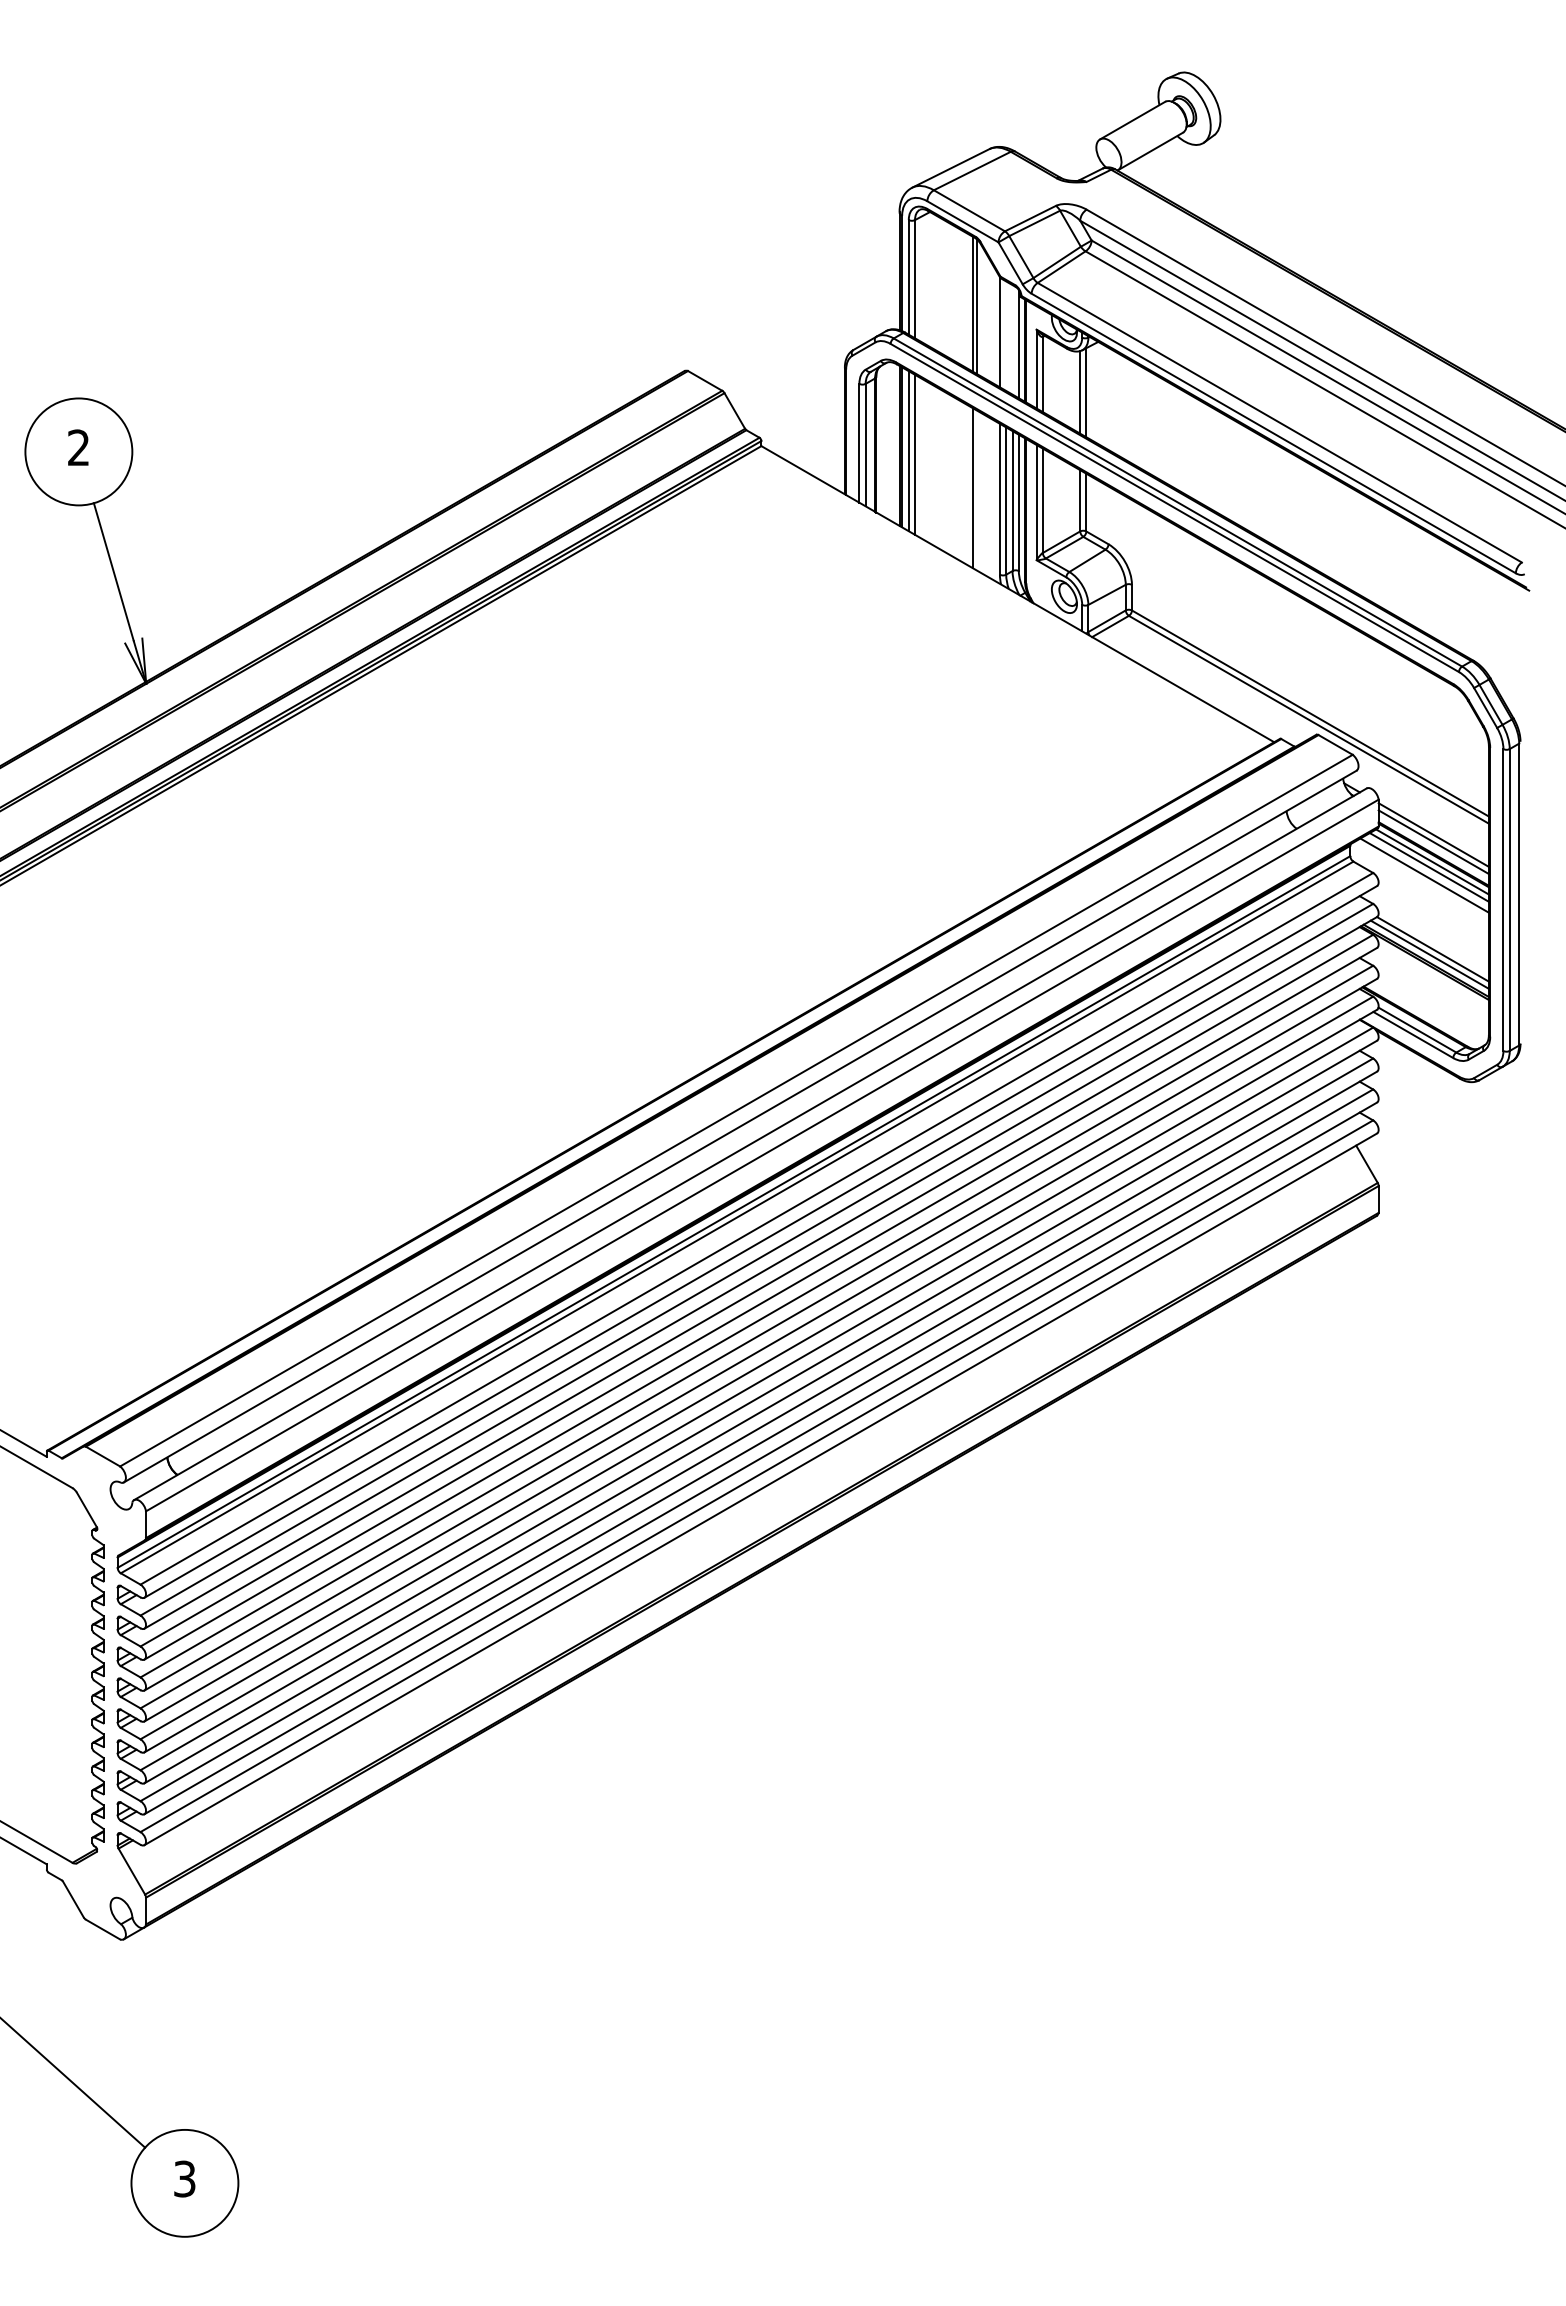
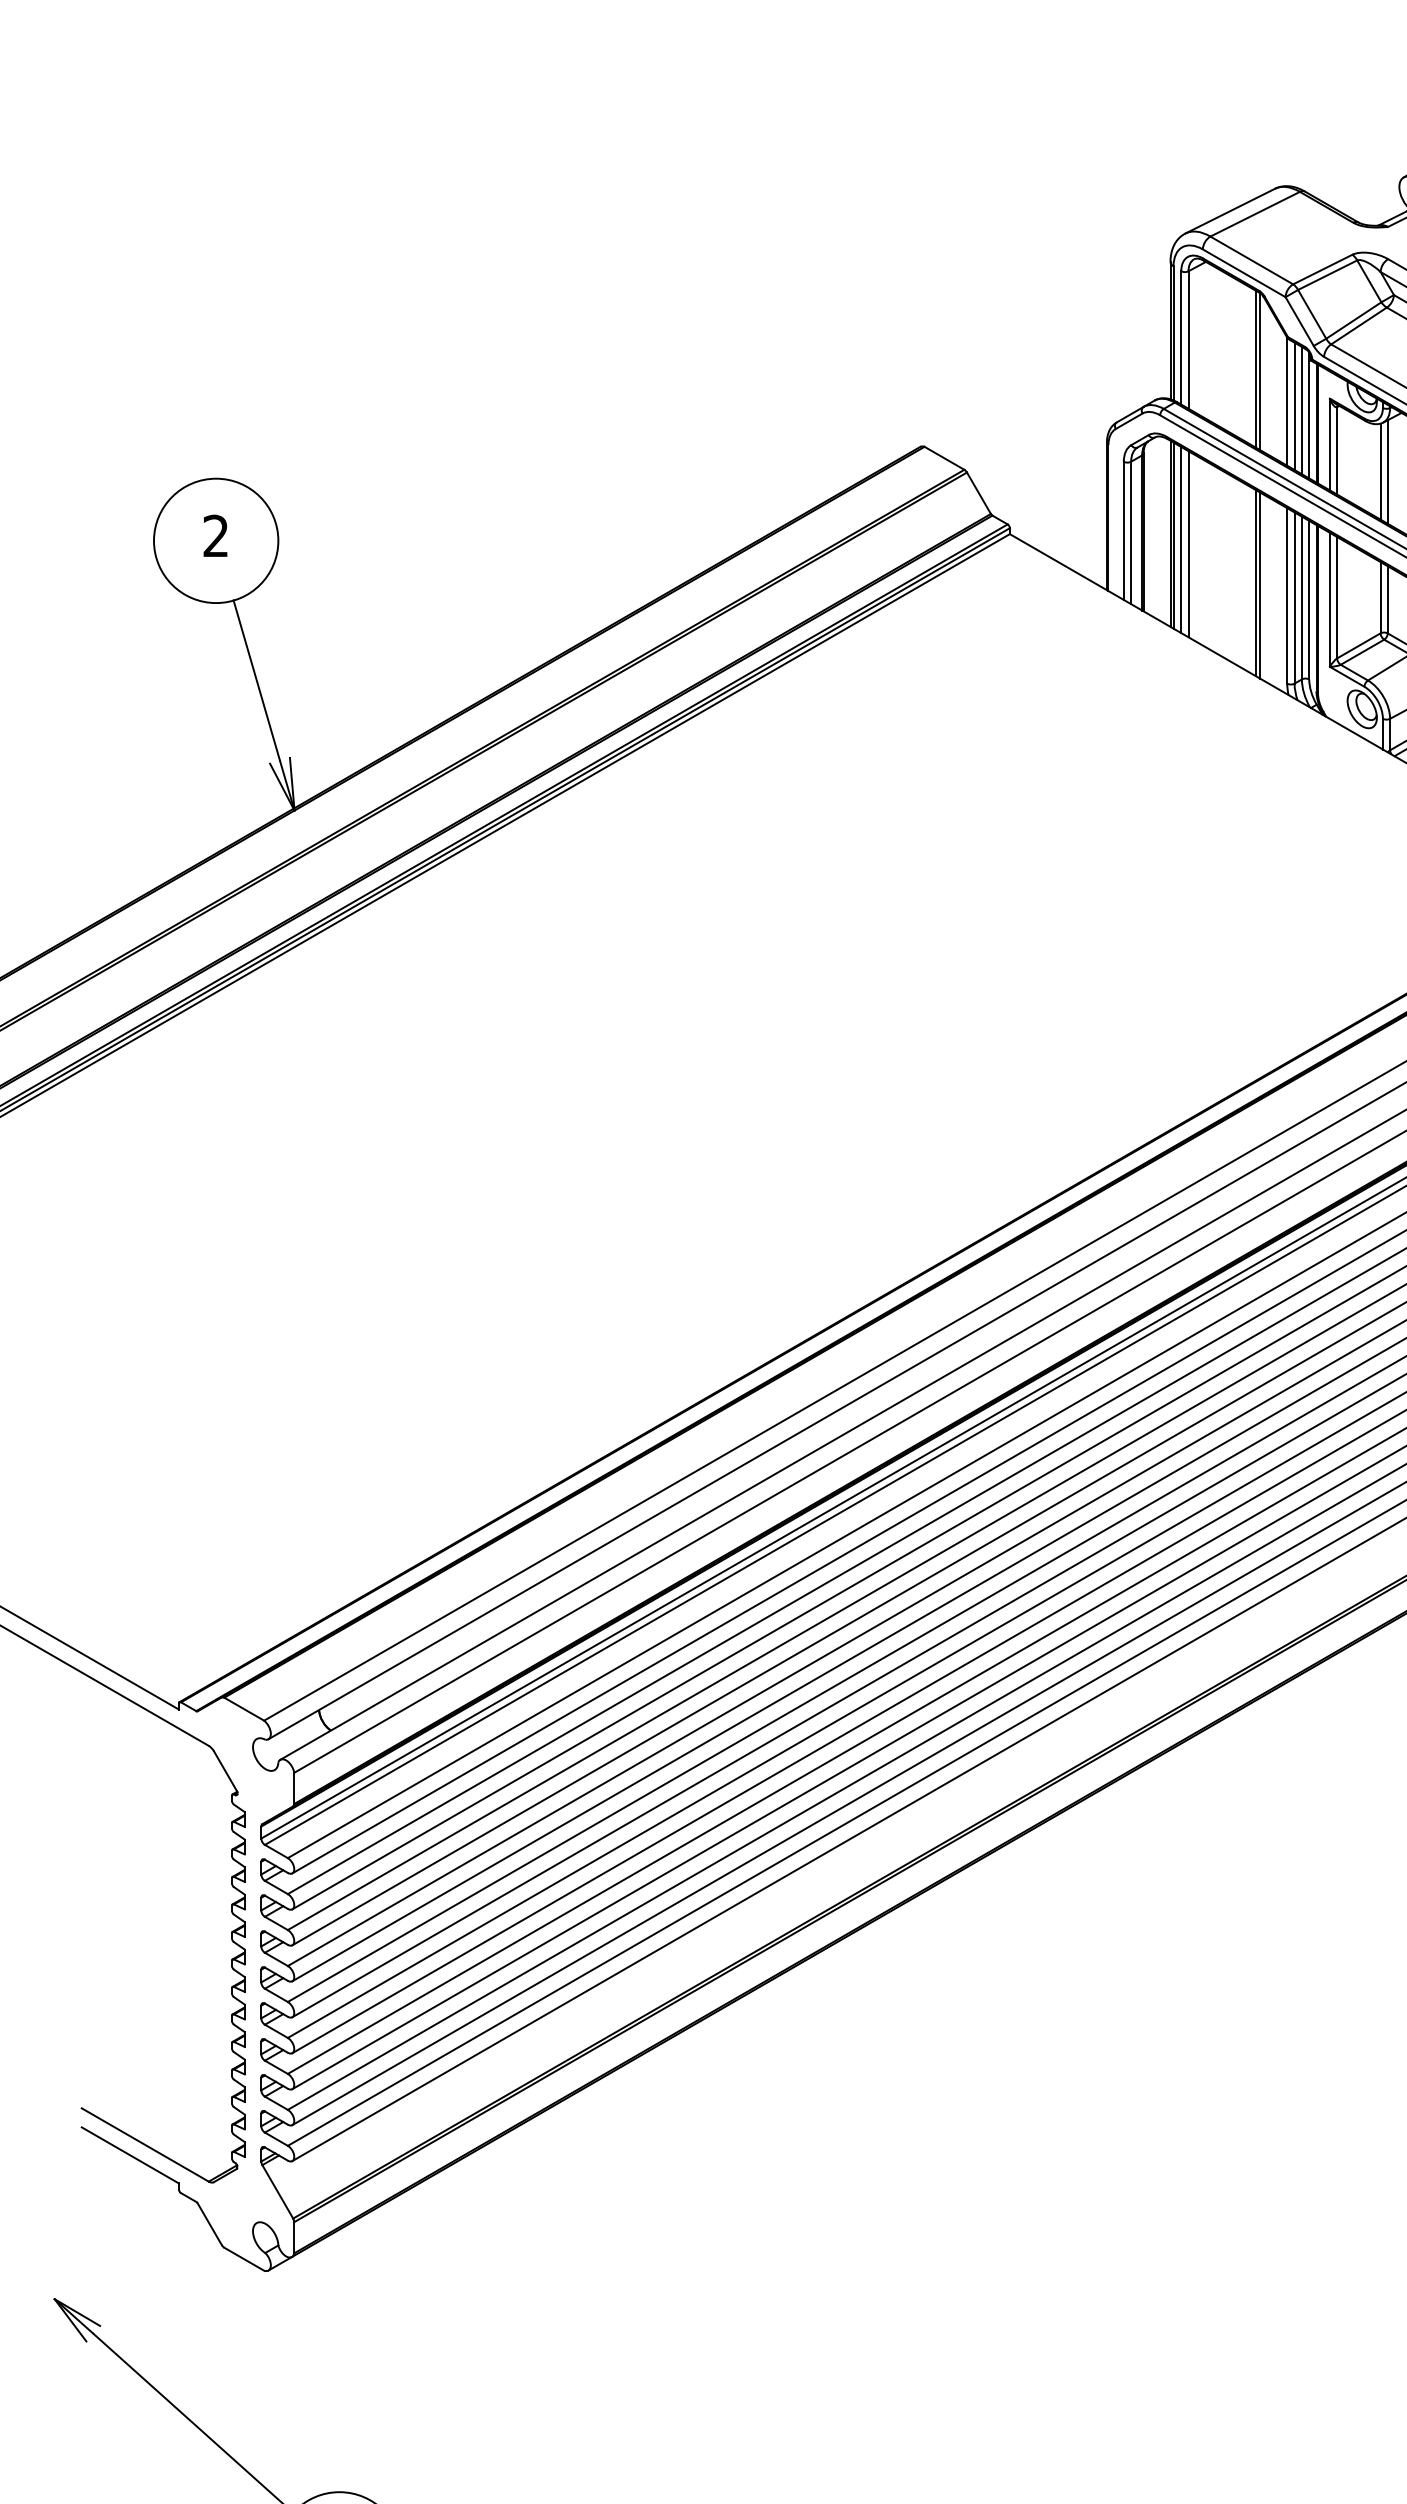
line: (1006, 335) -> (1294, 405), added
line: (1012, 339) -> (1301, 410), added
line: (976, 490) -> (1260, 585), added

